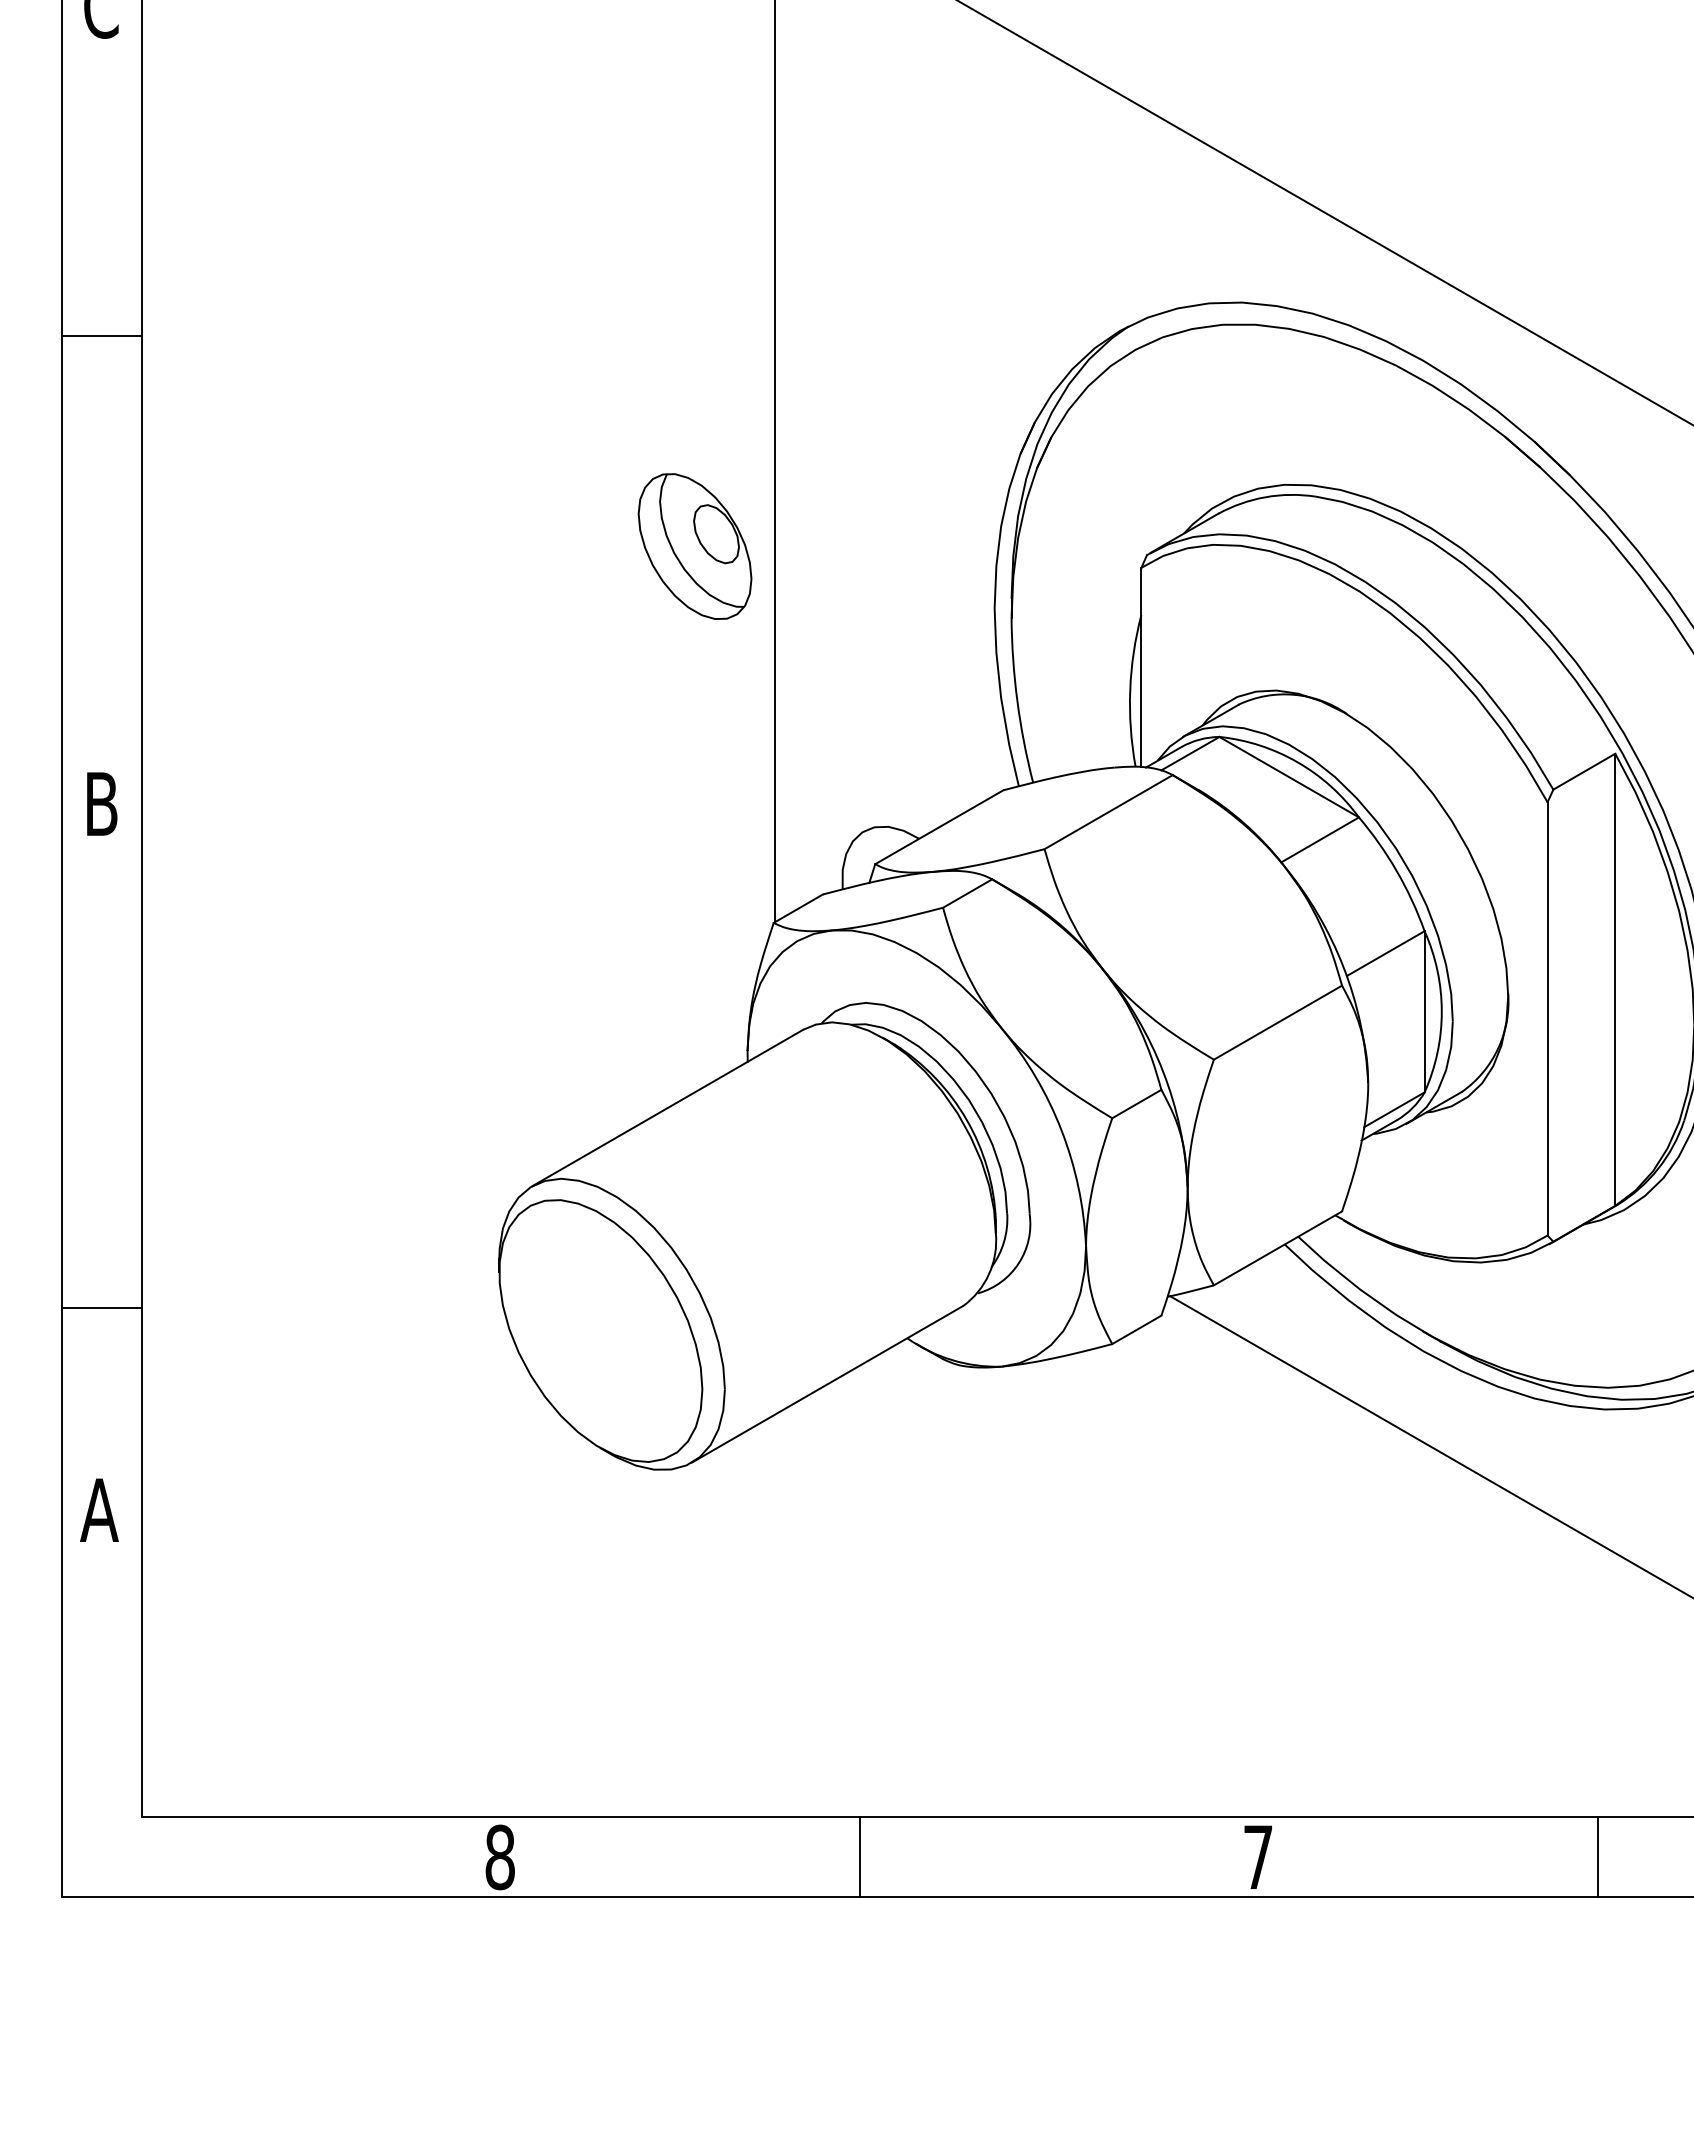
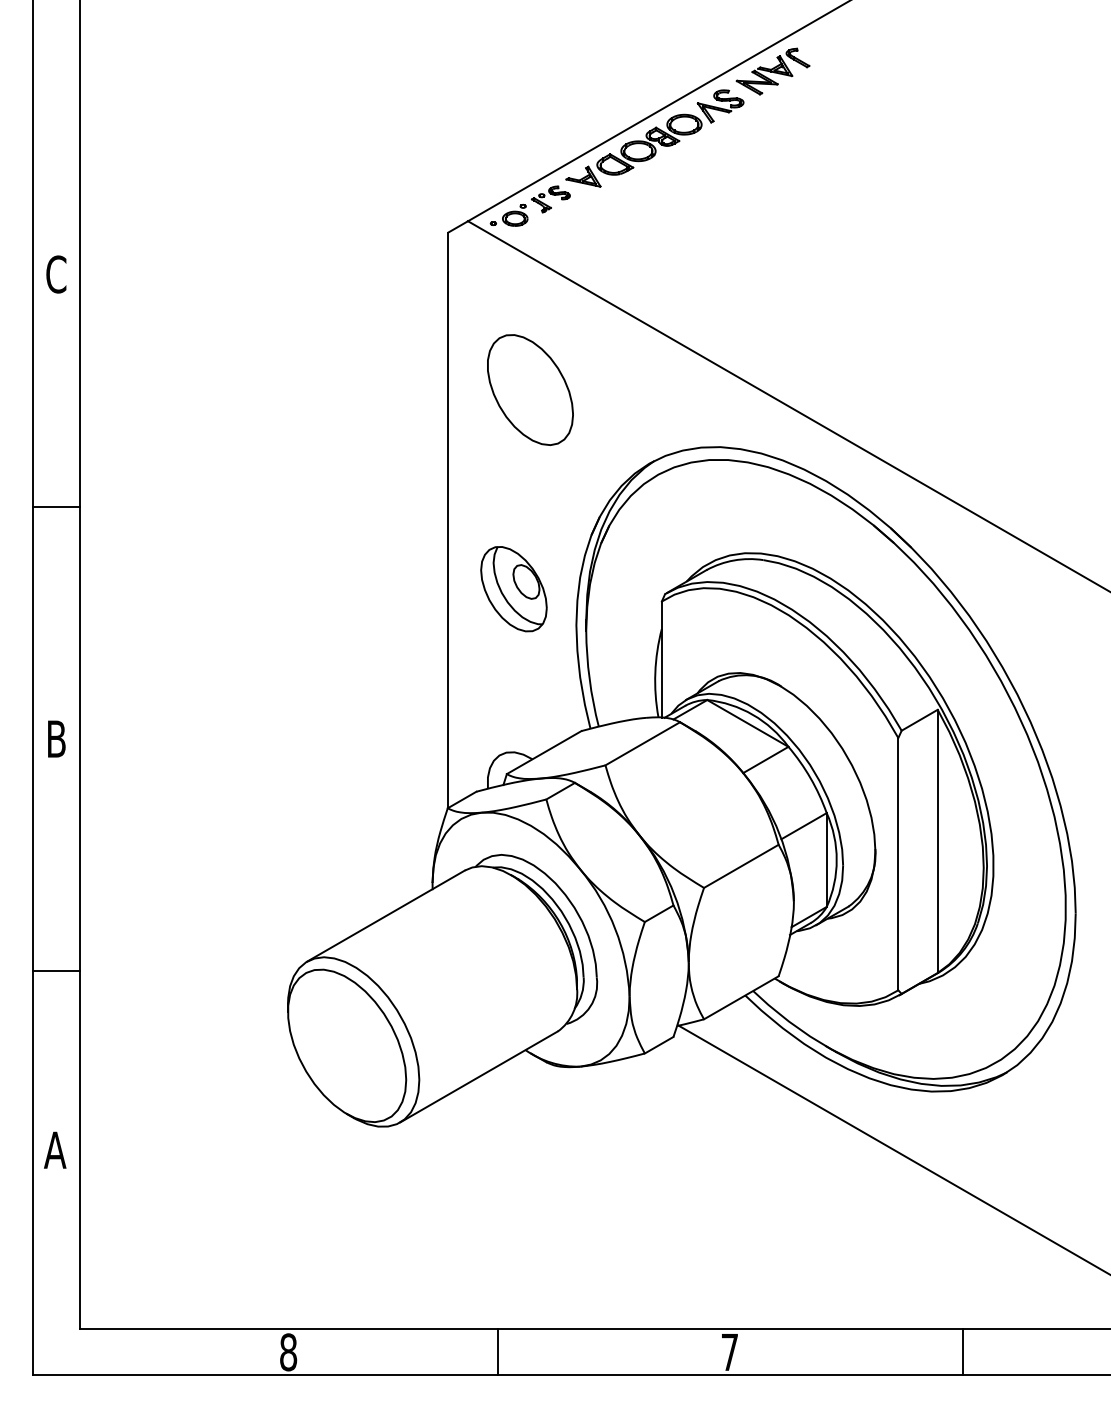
part: (915, 203) -> (530, 389), added
line: (101, 335) -> (56, 506), moved
part: (694, 547) -> (513, 589), moved
line: (101, 1308) -> (56, 971), moved
line: (1597, 1857) -> (962, 1352), moved

